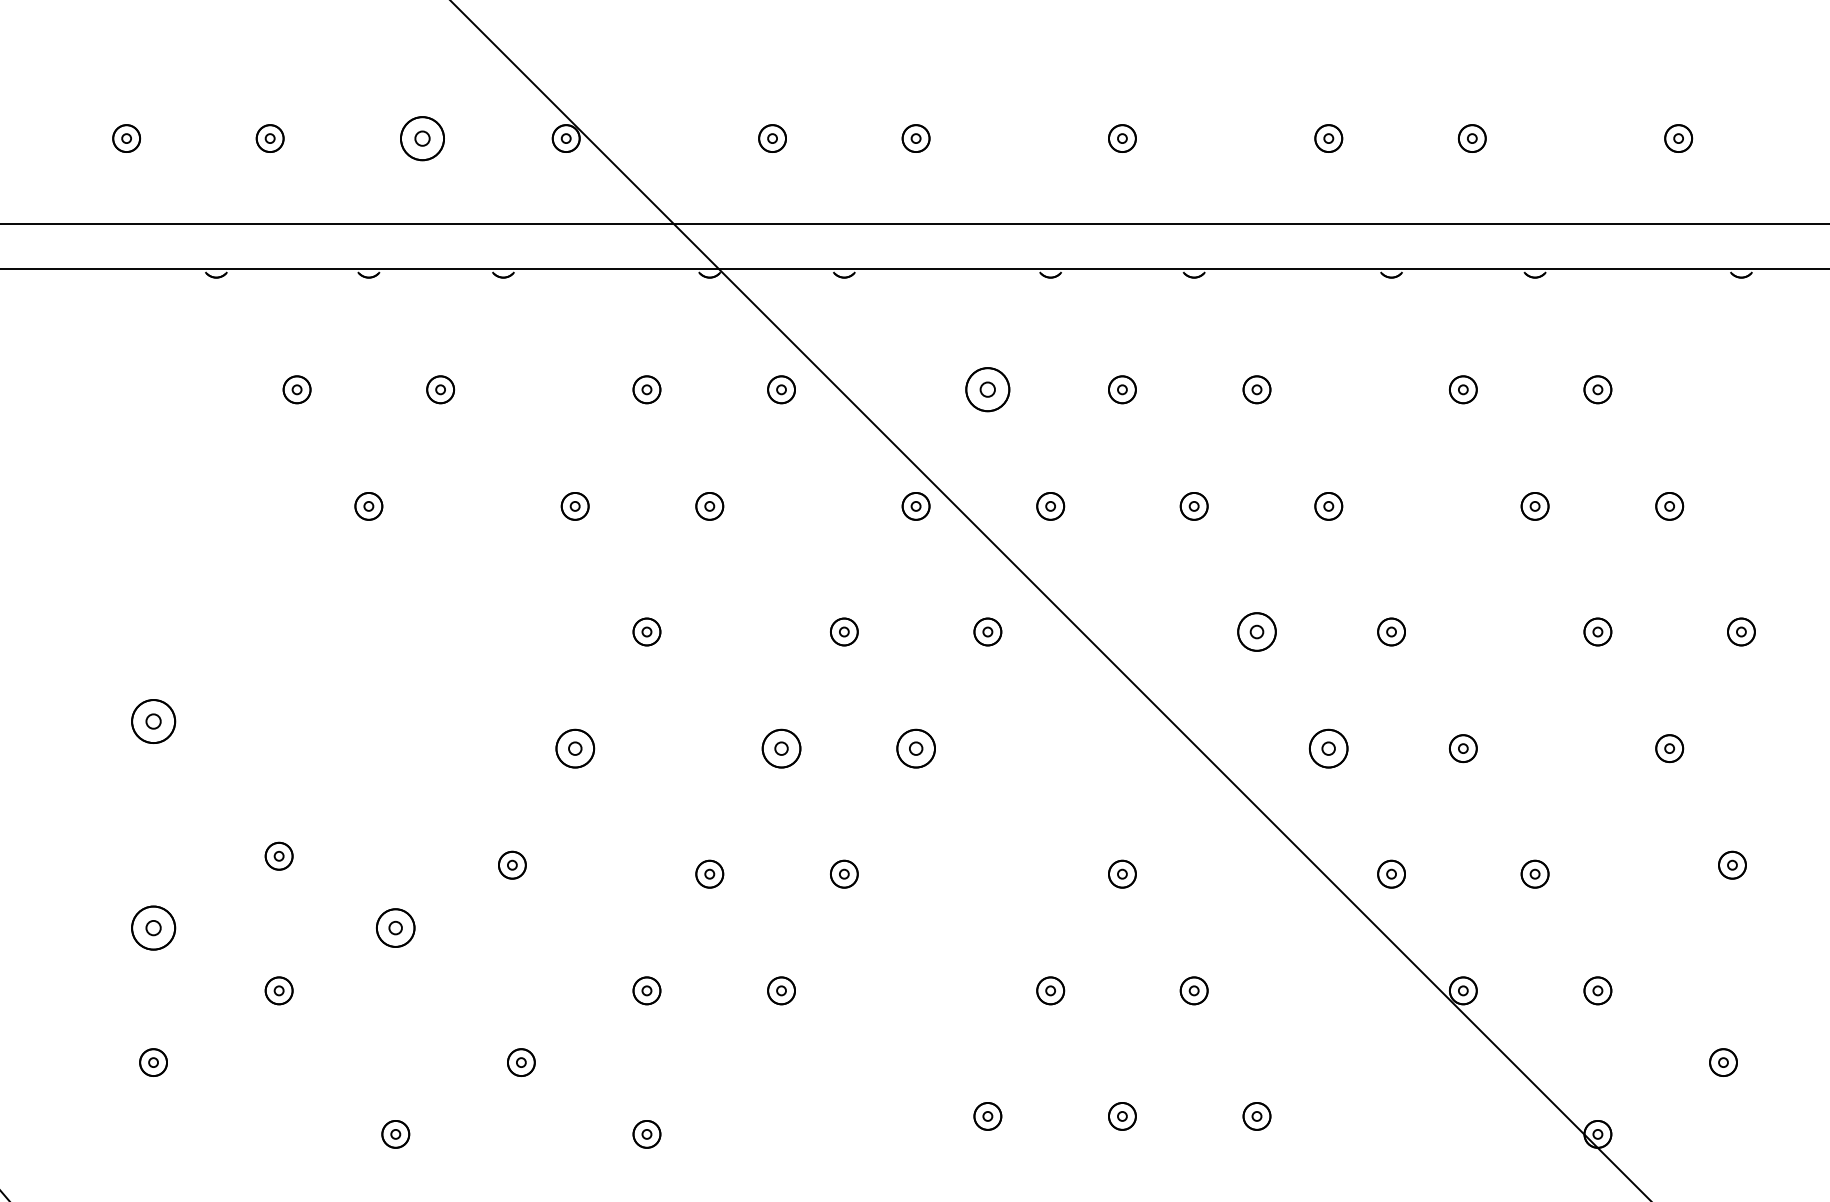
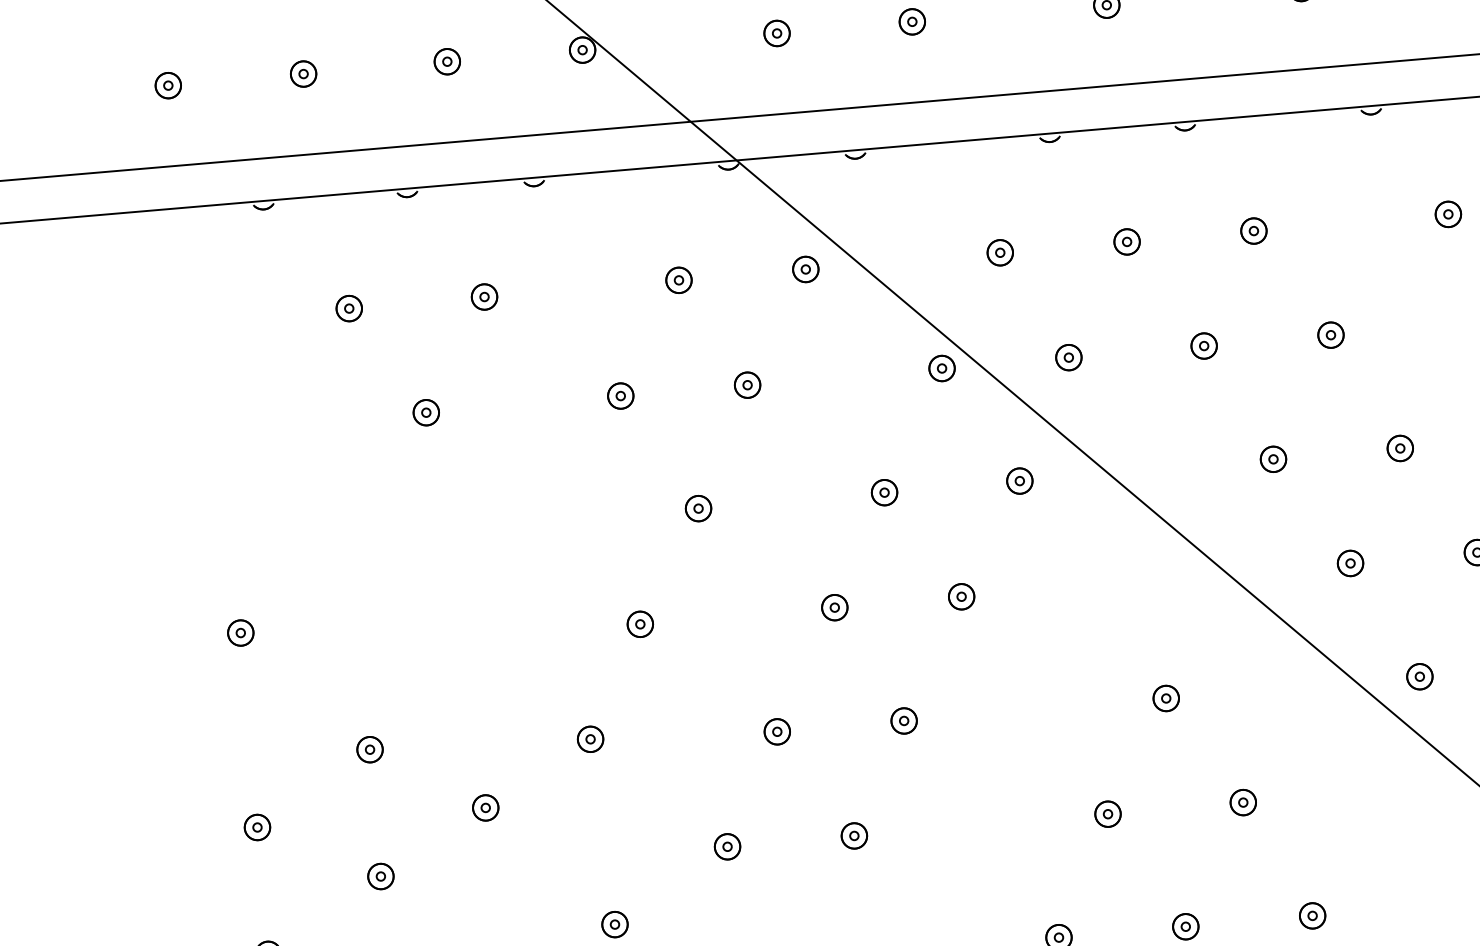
part: (422, 138) -> (447, 61), size x0.62
part: (987, 389) -> (999, 252), size x0.62
part: (1256, 631) -> (1272, 458), size x0.71
part: (153, 721) -> (240, 632), size x0.62
part: (574, 748) -> (639, 624), size x0.71
part: (781, 748) -> (834, 607), size x0.71
part: (915, 748) -> (961, 596), size x0.71
part: (1328, 748) -> (1350, 563), size x0.71
part: (153, 927) -> (257, 826), size x0.62
part: (395, 927) -> (485, 807), size x0.71

